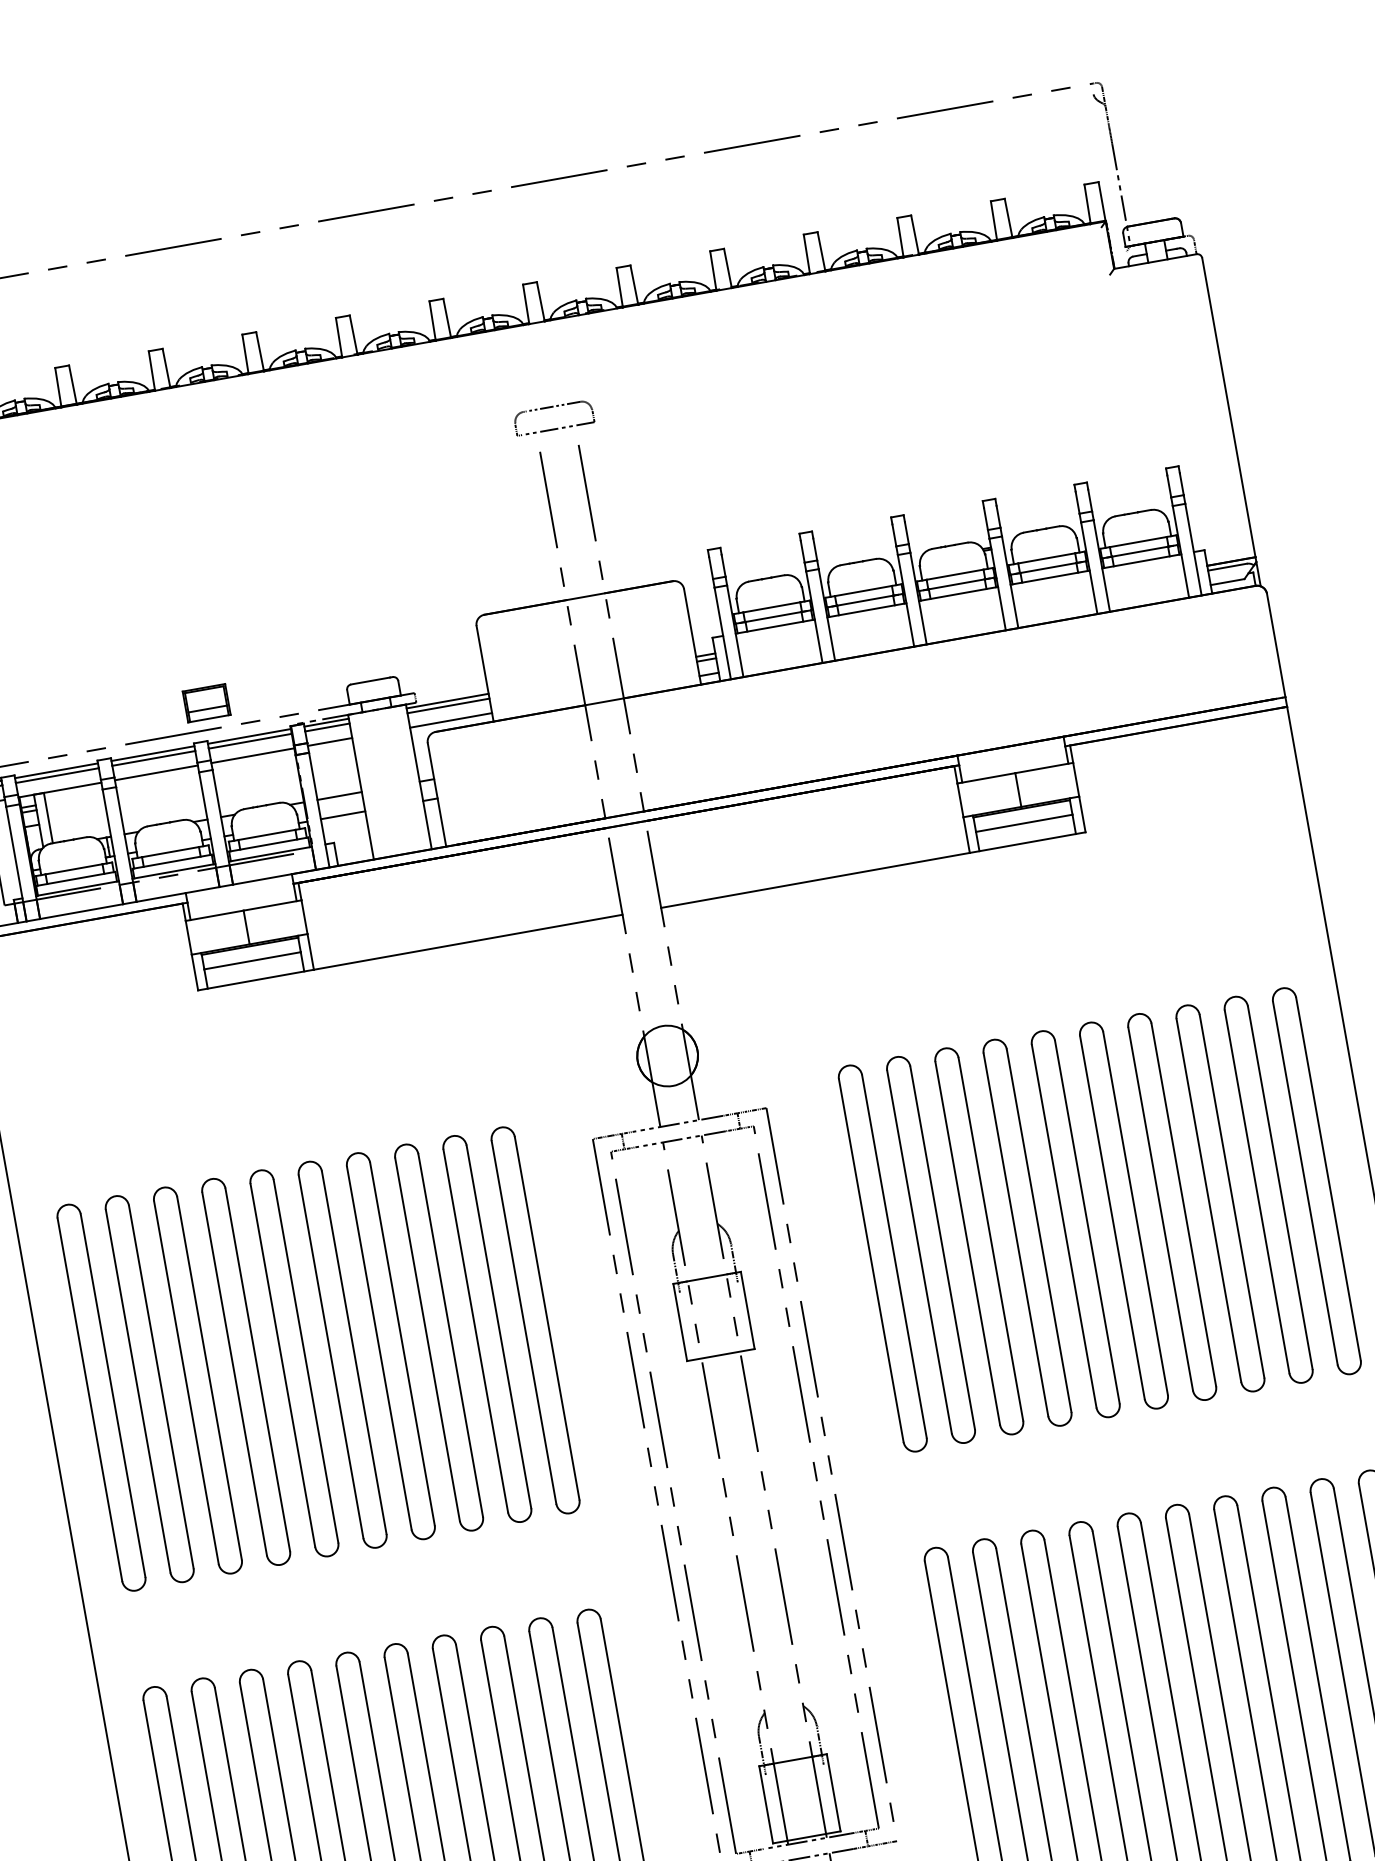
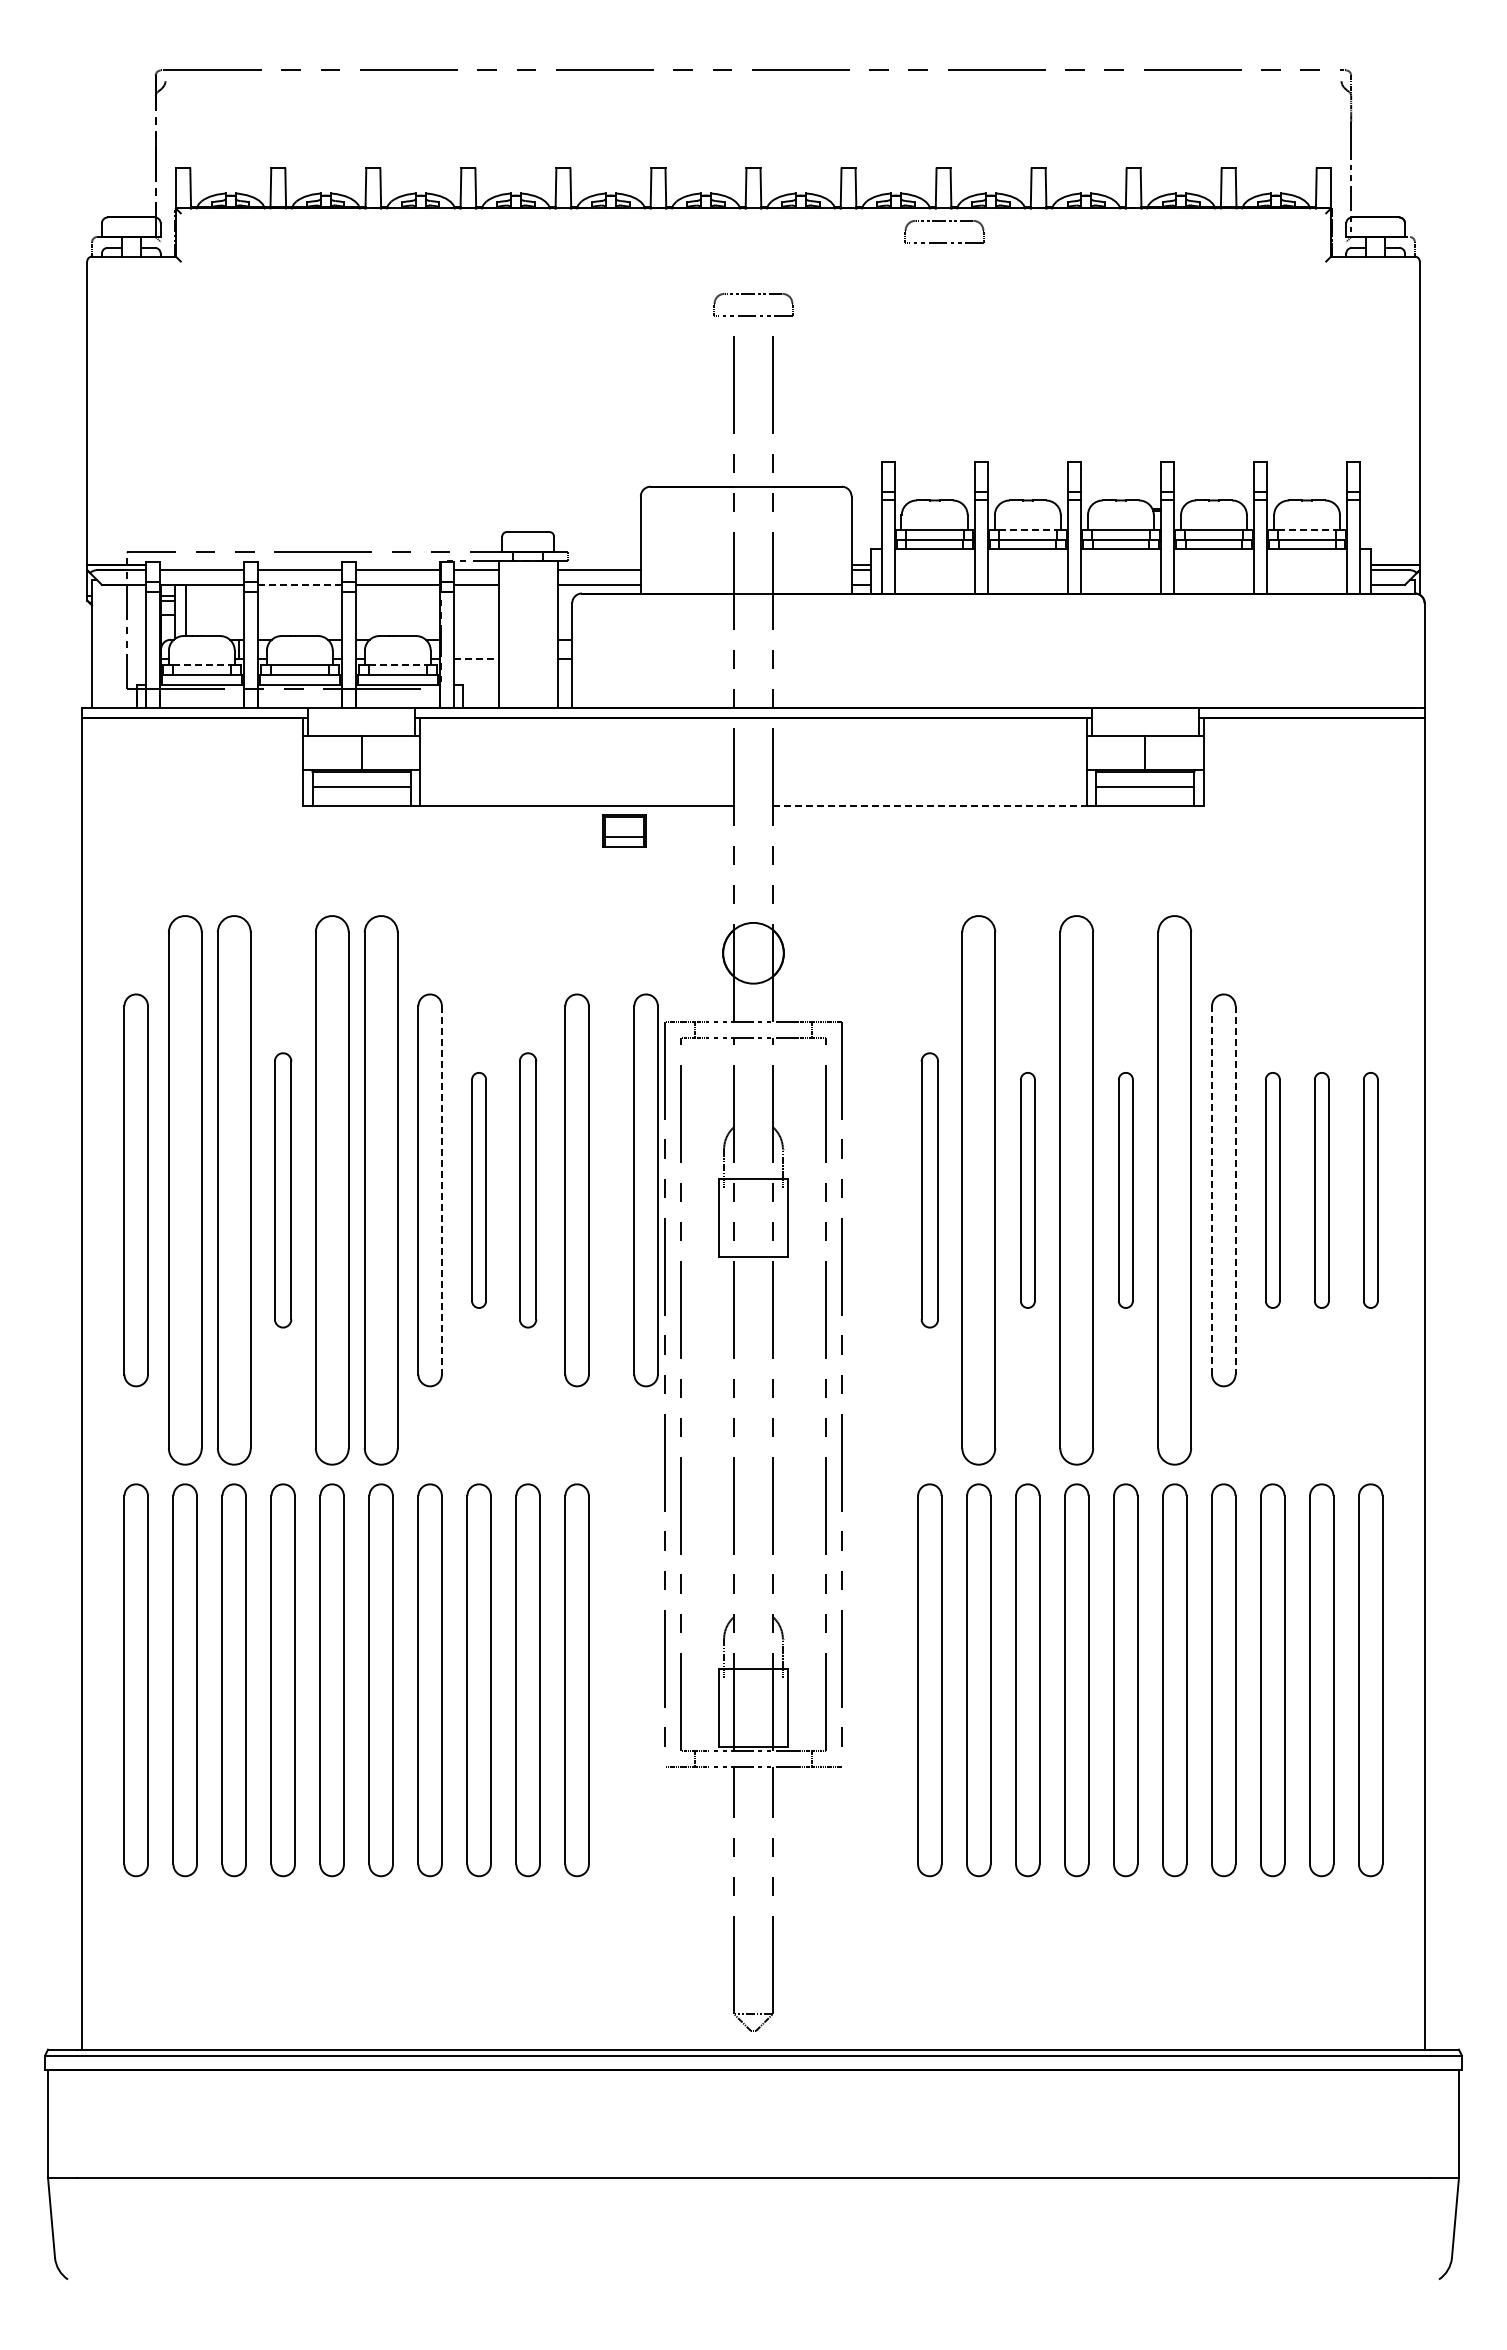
part: (727, 302) -> (944, 221), added
line: (1138, 541) -> (1307, 529), solid -> dashed
line: (863, 590) -> (1027, 529), solid -> dashed
line: (447, 701) -> (598, 565), removed
part: (206, 702) -> (624, 830), moved
line: (325, 723) -> (475, 565), removed
line: (249, 736) -> (397, 565), removed
line: (152, 753) -> (299, 565), removed
line: (56, 771) -> (201, 565), removed
line: (156, 772) -> (299, 584), solid -> dashed
line: (338, 795) -> (475, 639), removed
line: (343, 815) -> (476, 659), solid -> dashed
line: (266, 835) -> (397, 665), solid -> dashed
line: (73, 869) -> (201, 665), solid -> dashed
line: (815, 880) -> (929, 806), solid -> dashed
part: (1316, 1181) -> (1370, 1190), size x0.6
part: (1268, 1189) -> (1321, 1190), size x0.6
part: (1220, 1198) -> (1272, 1190), size x0.6
line: (1183, 1205) -> (1235, 1190), solid -> dashed
line: (1160, 1208) -> (1212, 1189), solid -> dashed
part: (1123, 1215) -> (1174, 1190), size x1.4
part: (1075, 1224) -> (1125, 1190), size x0.6
part: (1027, 1232) -> (1076, 1190), size x1.4
part: (978, 1241) -> (1027, 1190), size x0.6
part: (930, 1250) -> (978, 1190), size x1.4
part: (882, 1258) -> (929, 1190), size x0.7
part: (602, 1308) -> (645, 1190), added
part: (486, 1329) -> (527, 1190), size x0.7
part: (438, 1337) -> (478, 1190), size x0.6
line: (402, 1344) -> (441, 1190), solid -> dashed
part: (342, 1354) -> (380, 1190), size x1.4
part: (293, 1363) -> (331, 1190), size x1.4
part: (245, 1372) -> (282, 1190), size x0.7
part: (197, 1380) -> (233, 1190), size x1.4
part: (149, 1389) -> (184, 1190), size x1.4

